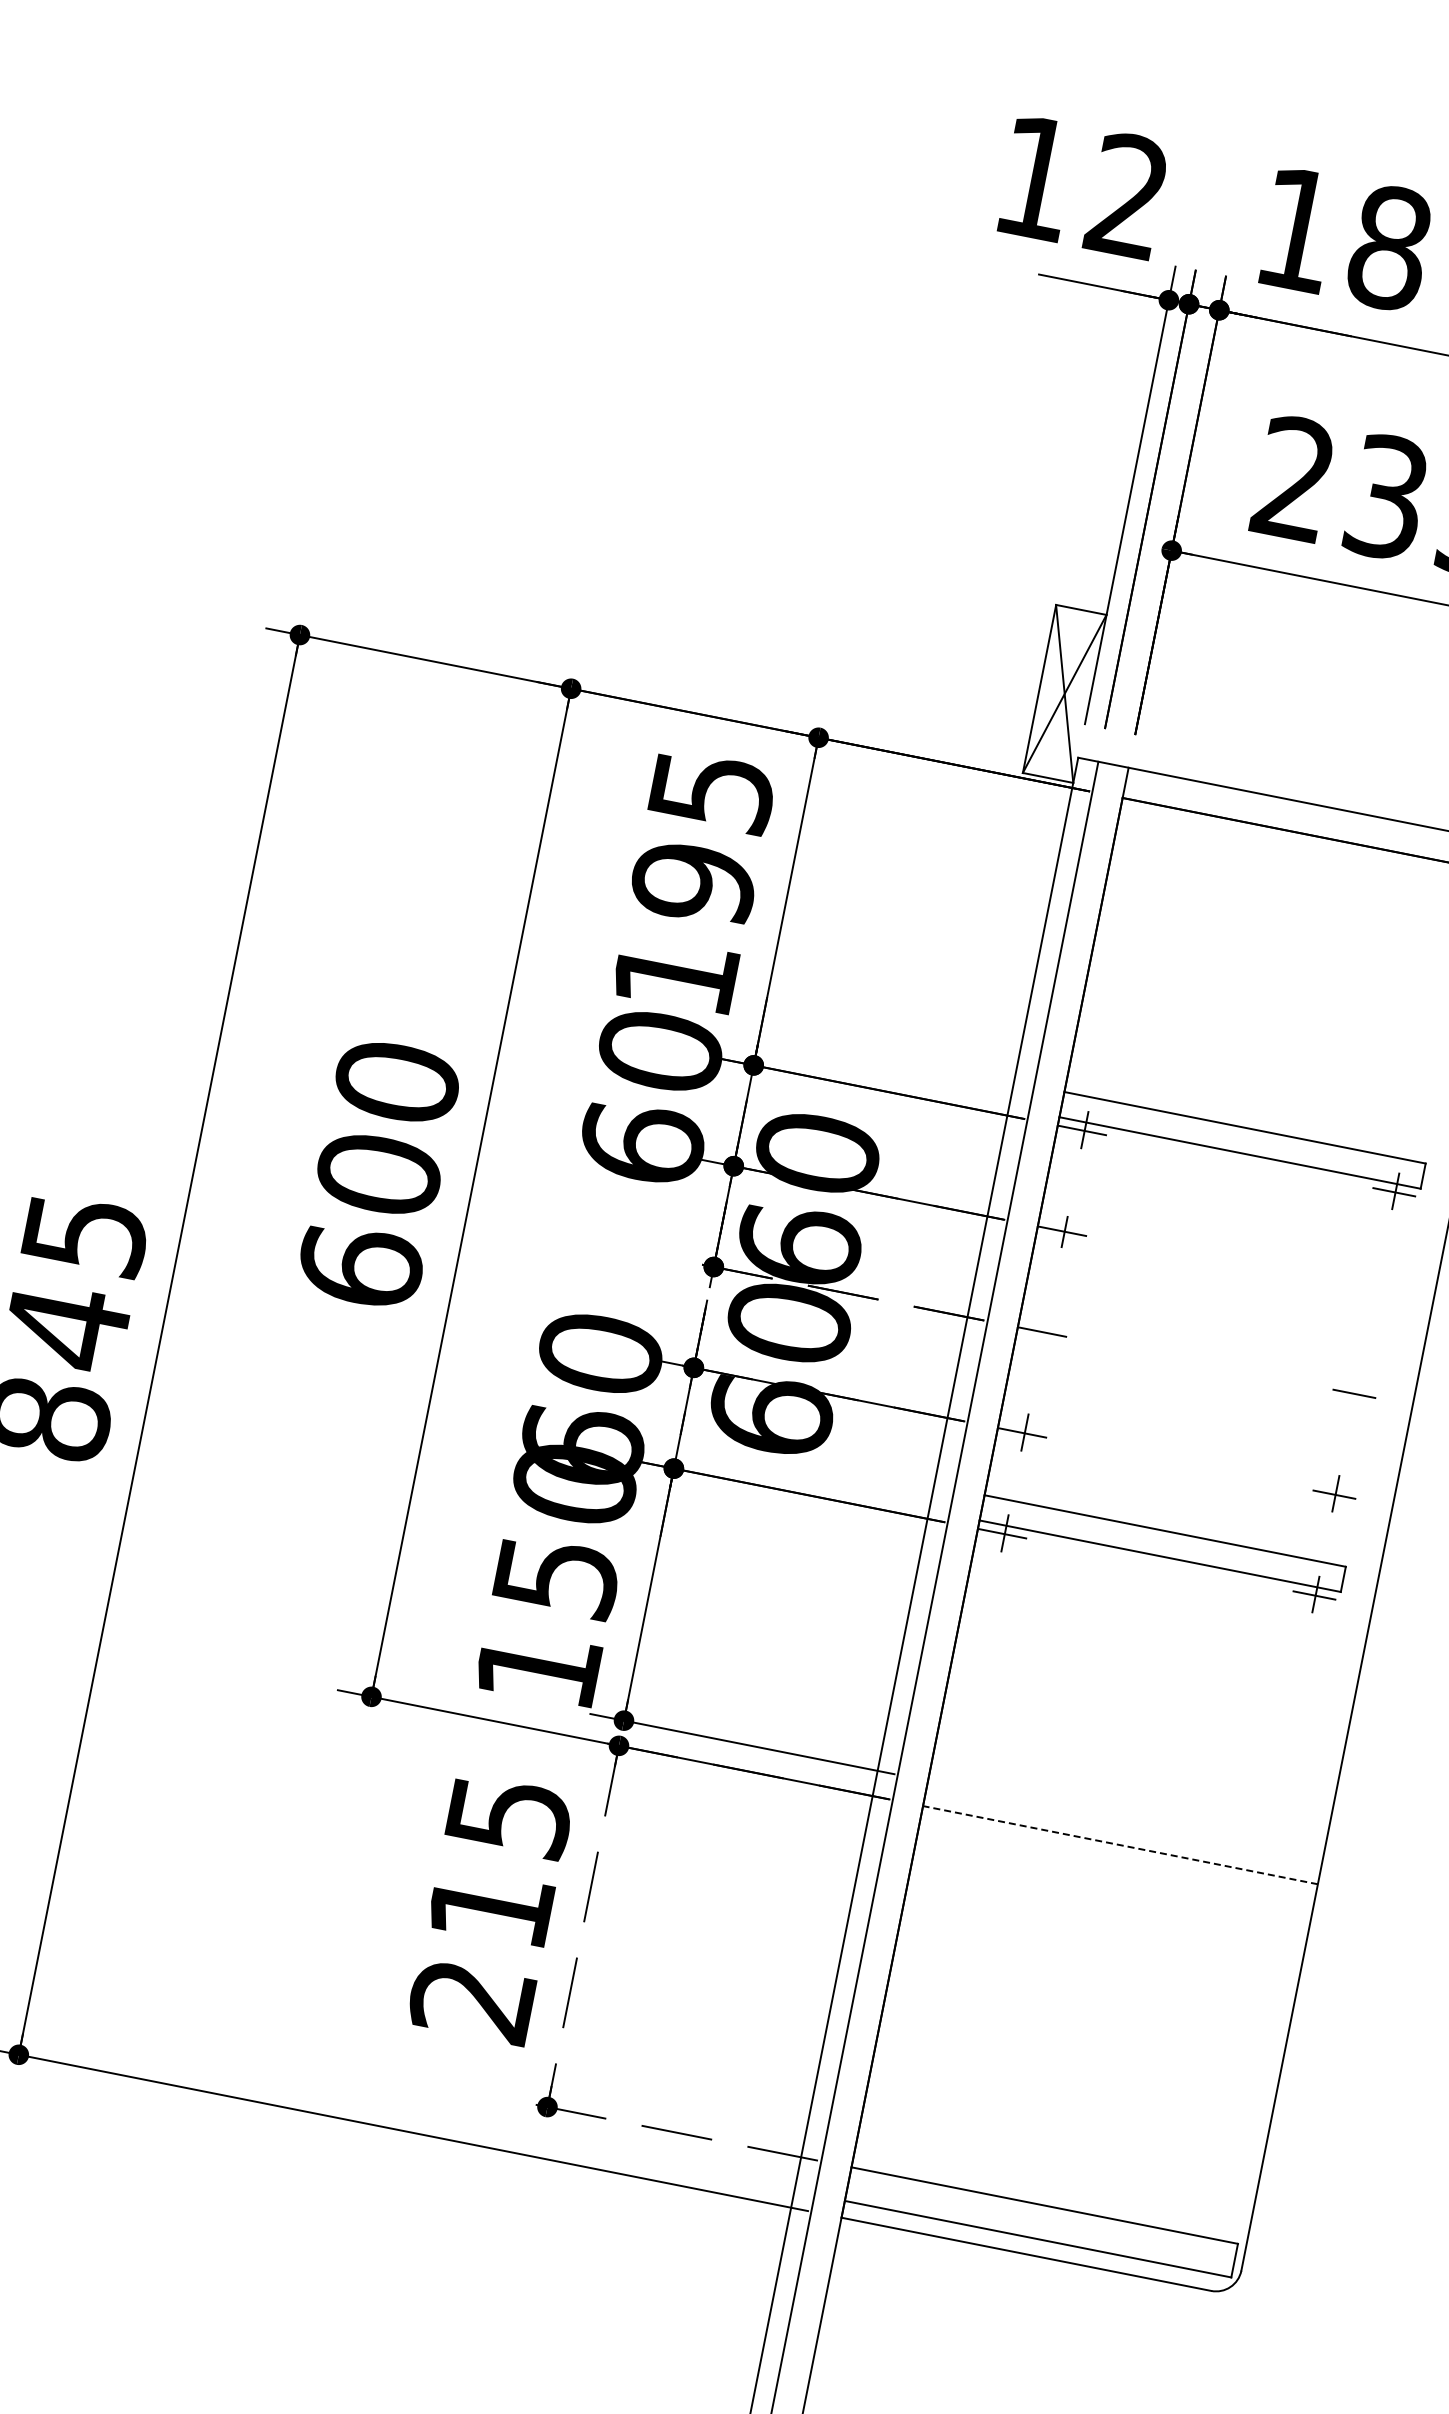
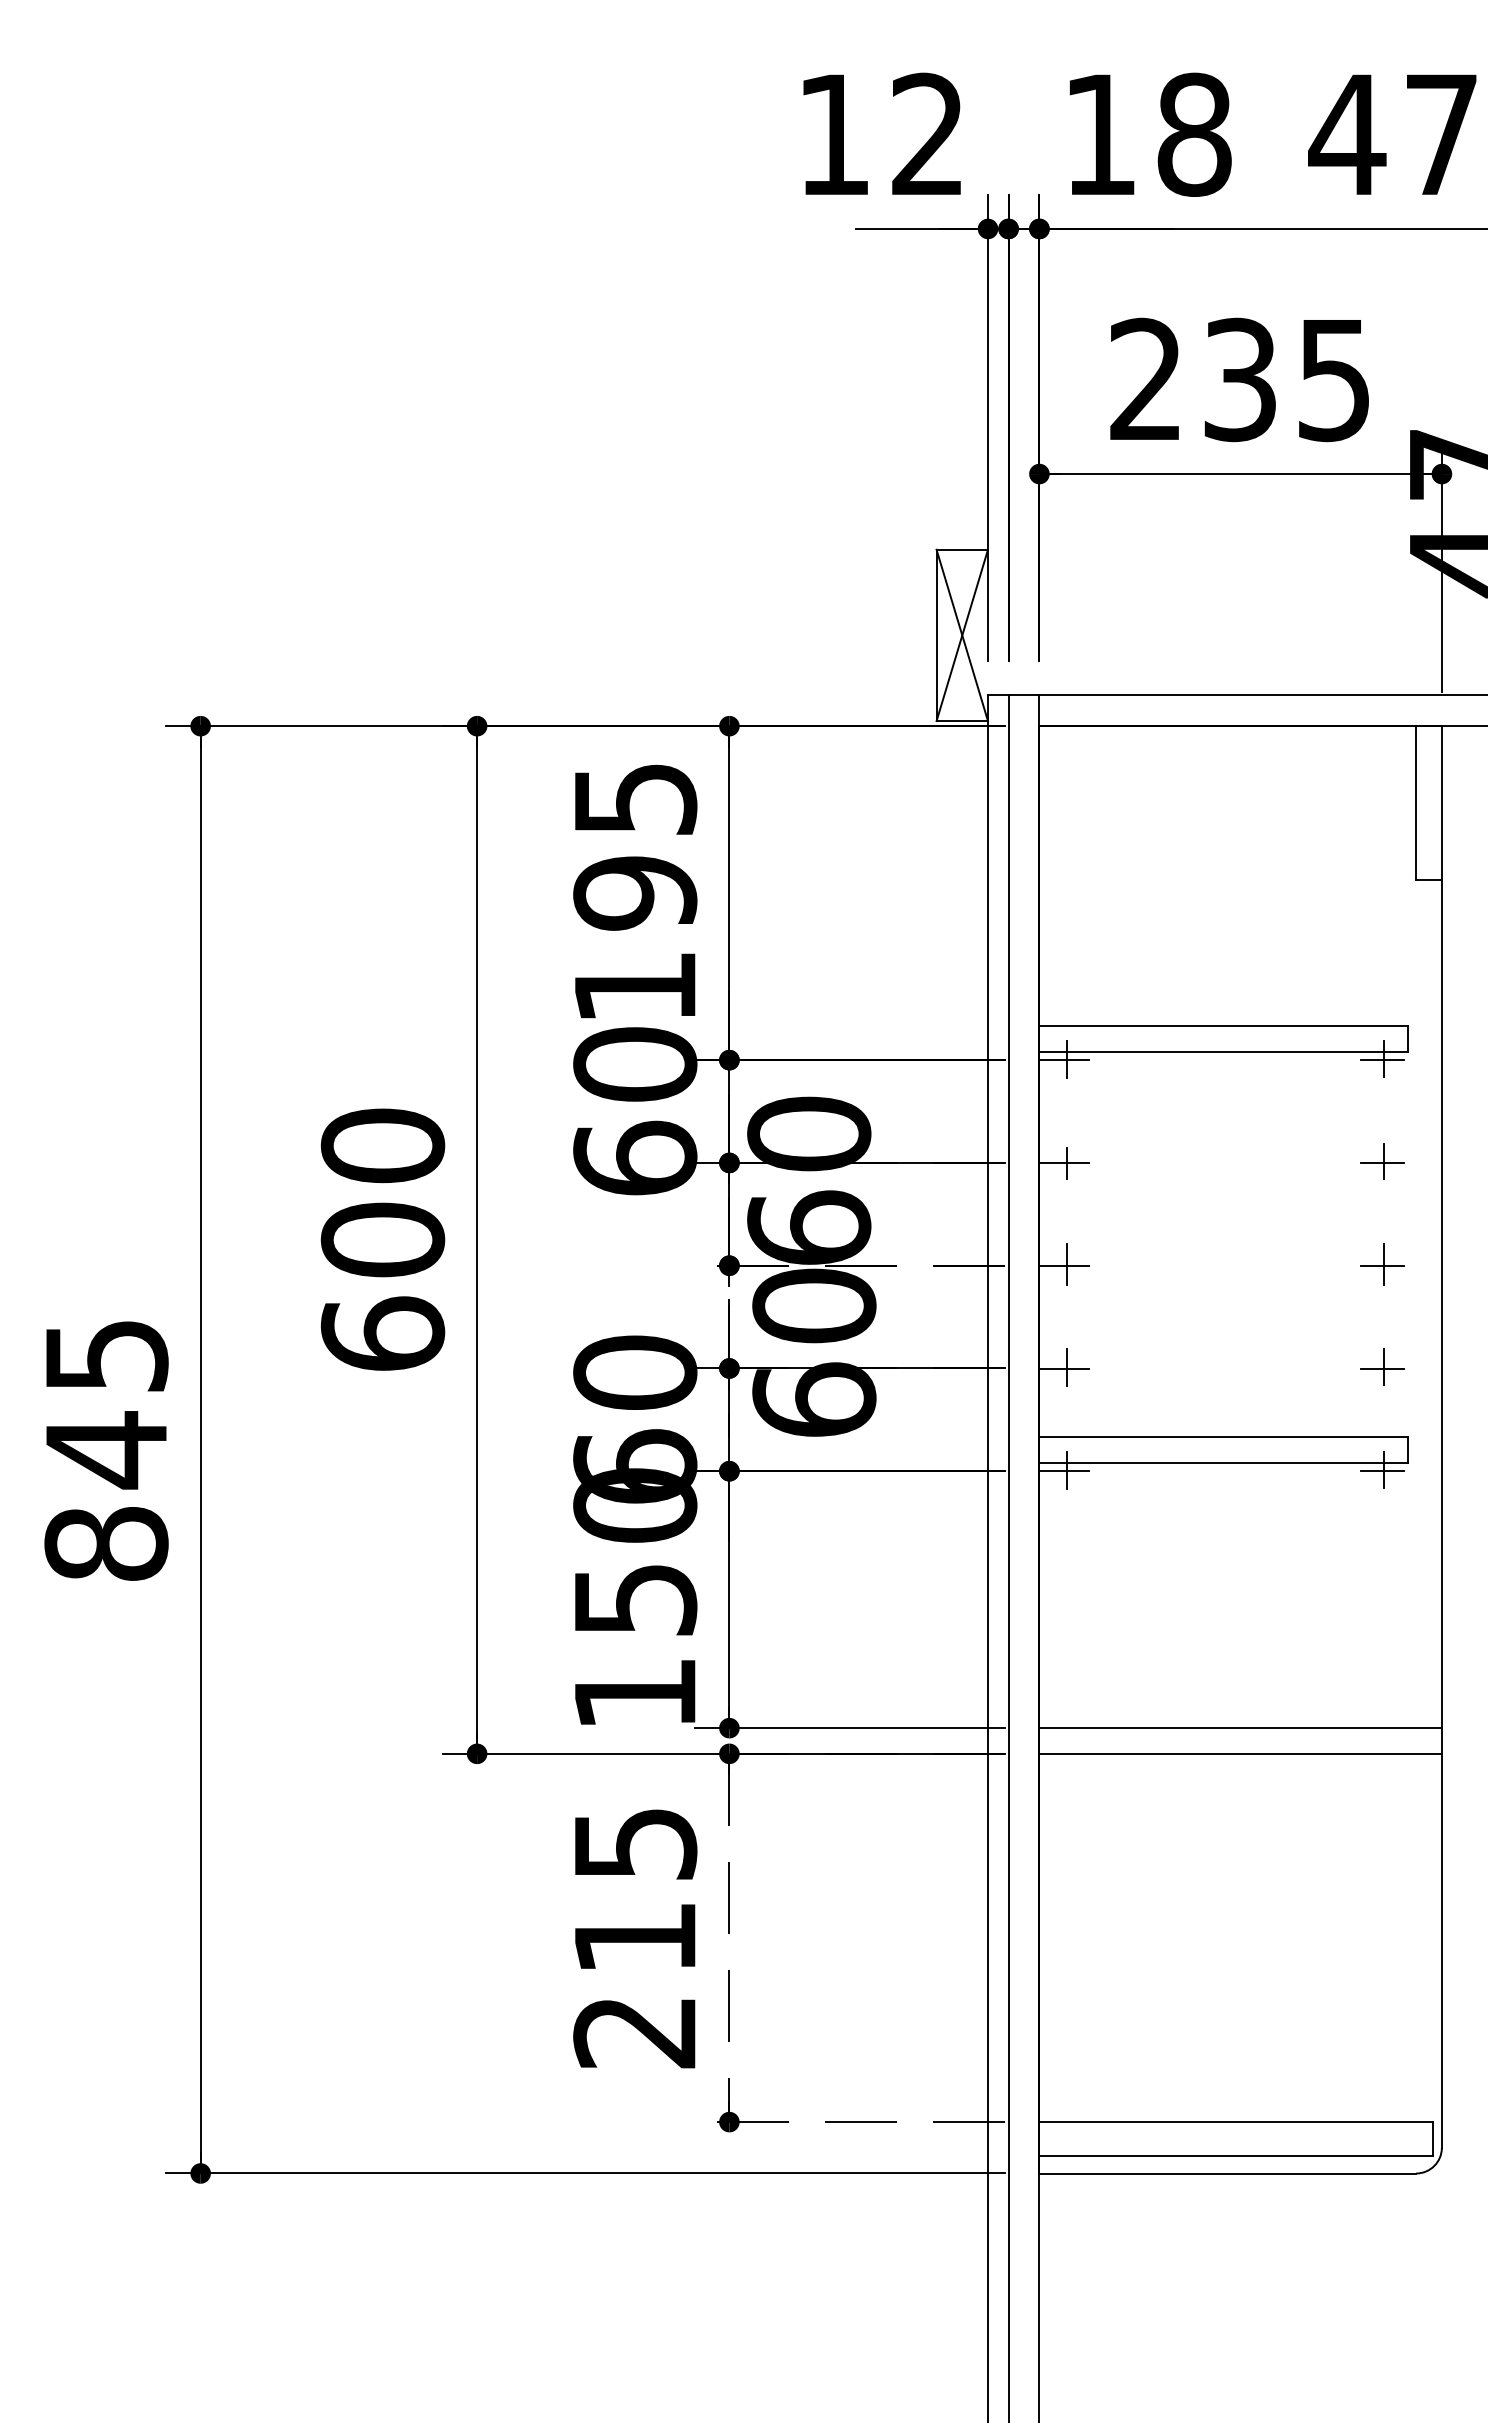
part: (1374, 1291) -> (1382, 1161), added
line: (1044, 1331) -> (1066, 1264), added
line: (1355, 1392) -> (1383, 1264), added
line: (1125, 1820) -> (1240, 1728), added
line: (1120, 1844) -> (1240, 1753), dashed -> solid

